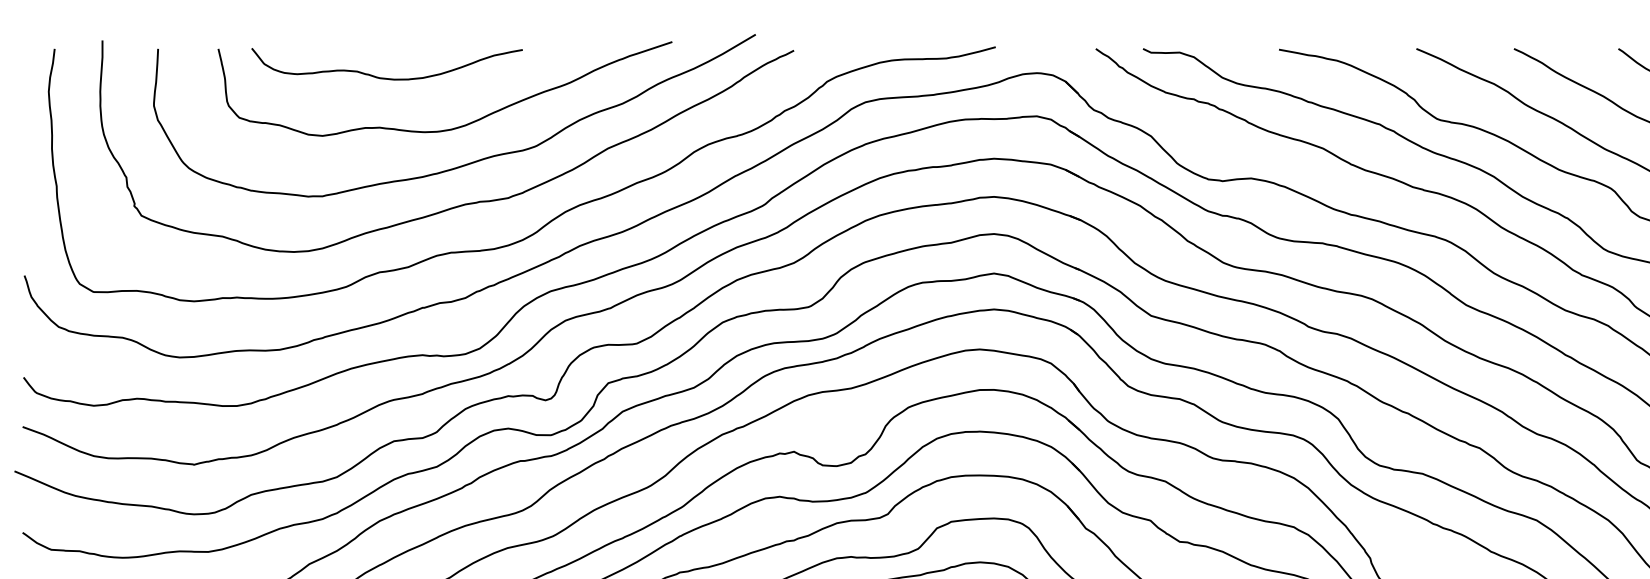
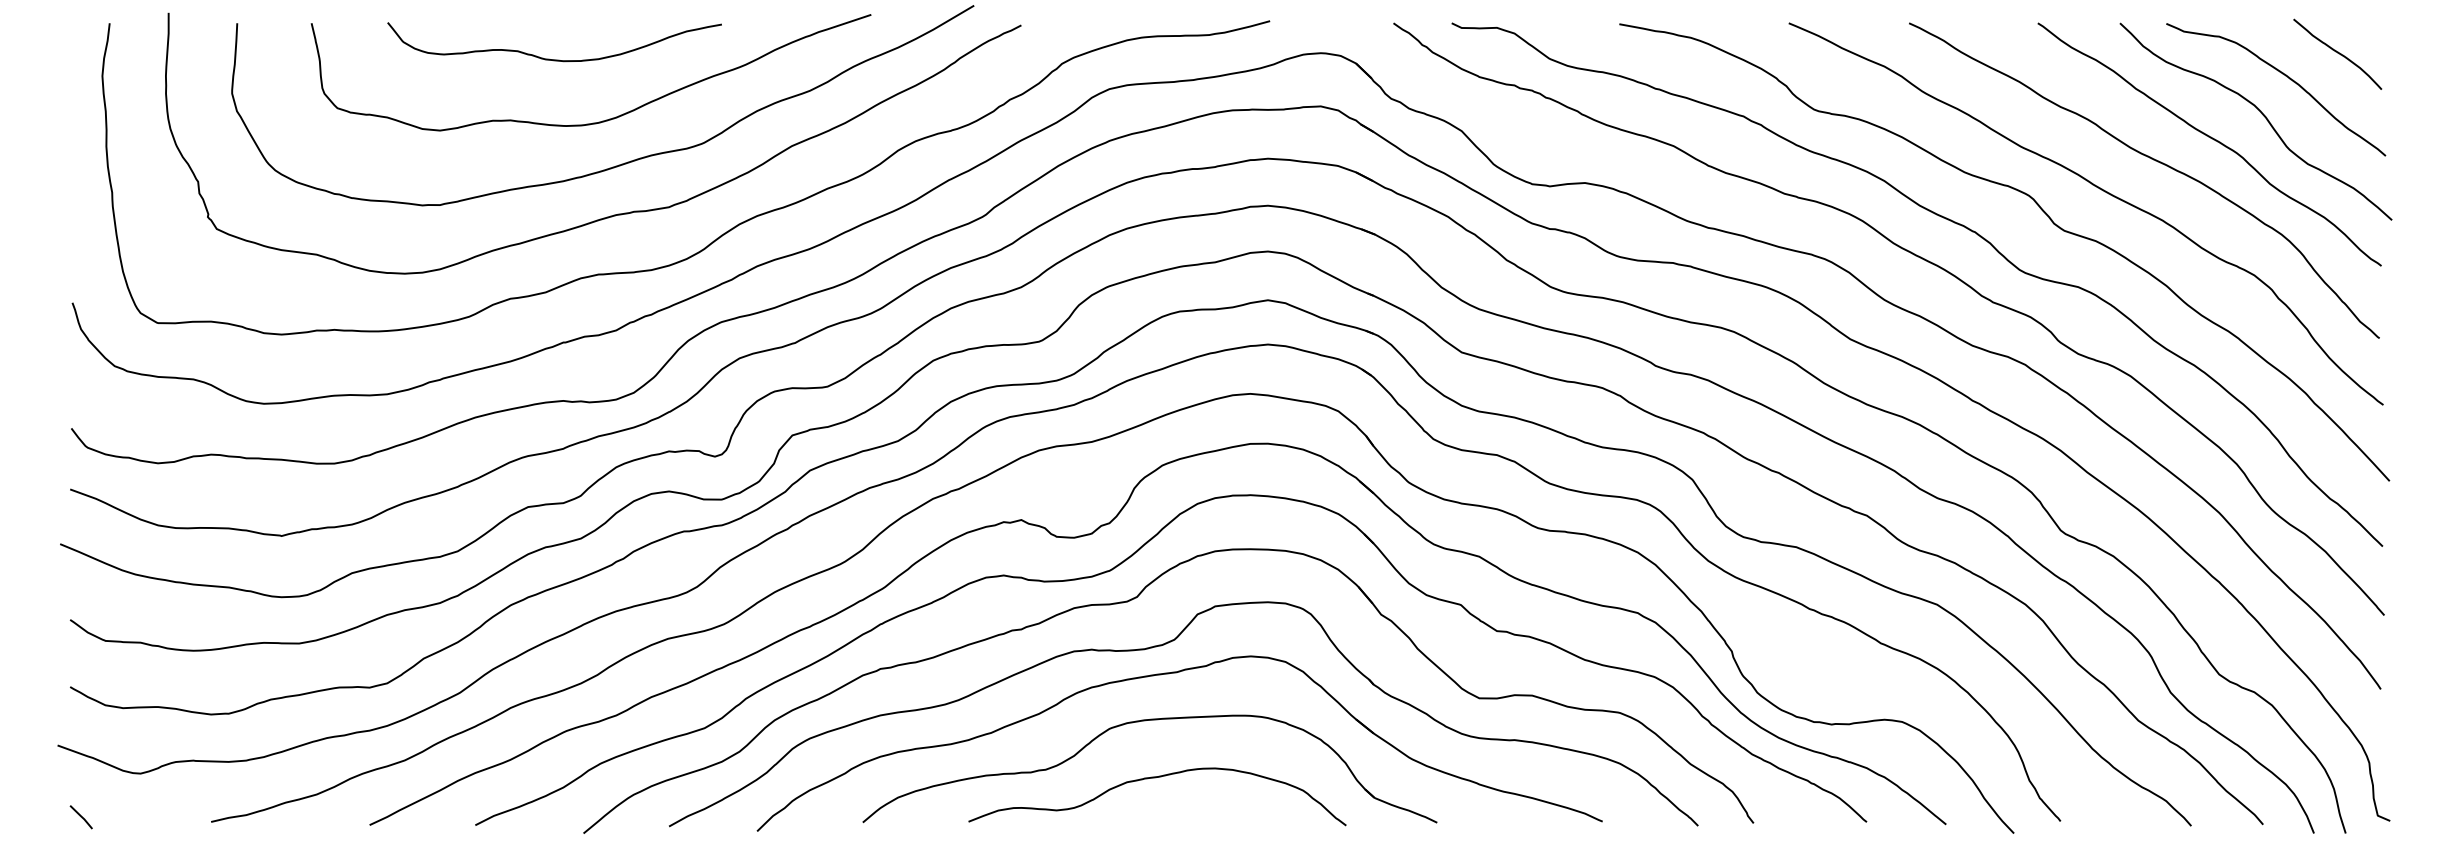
curve: (382, 77) -> (549, 58), moved

